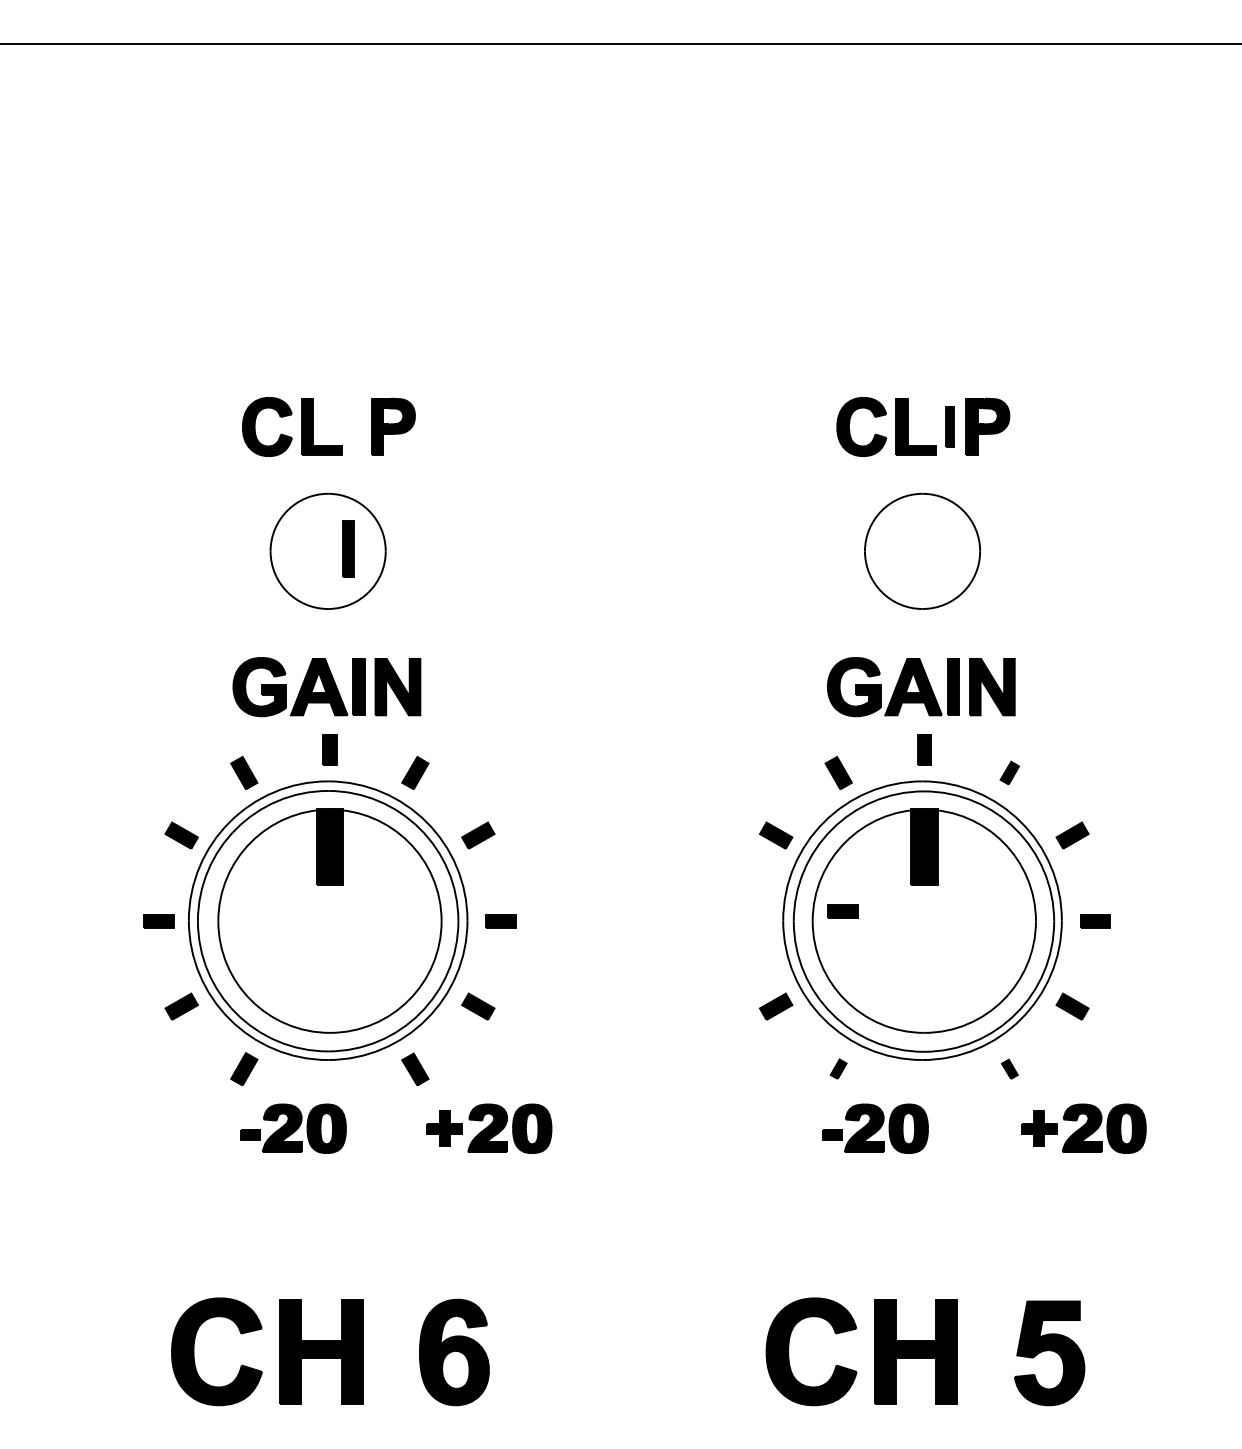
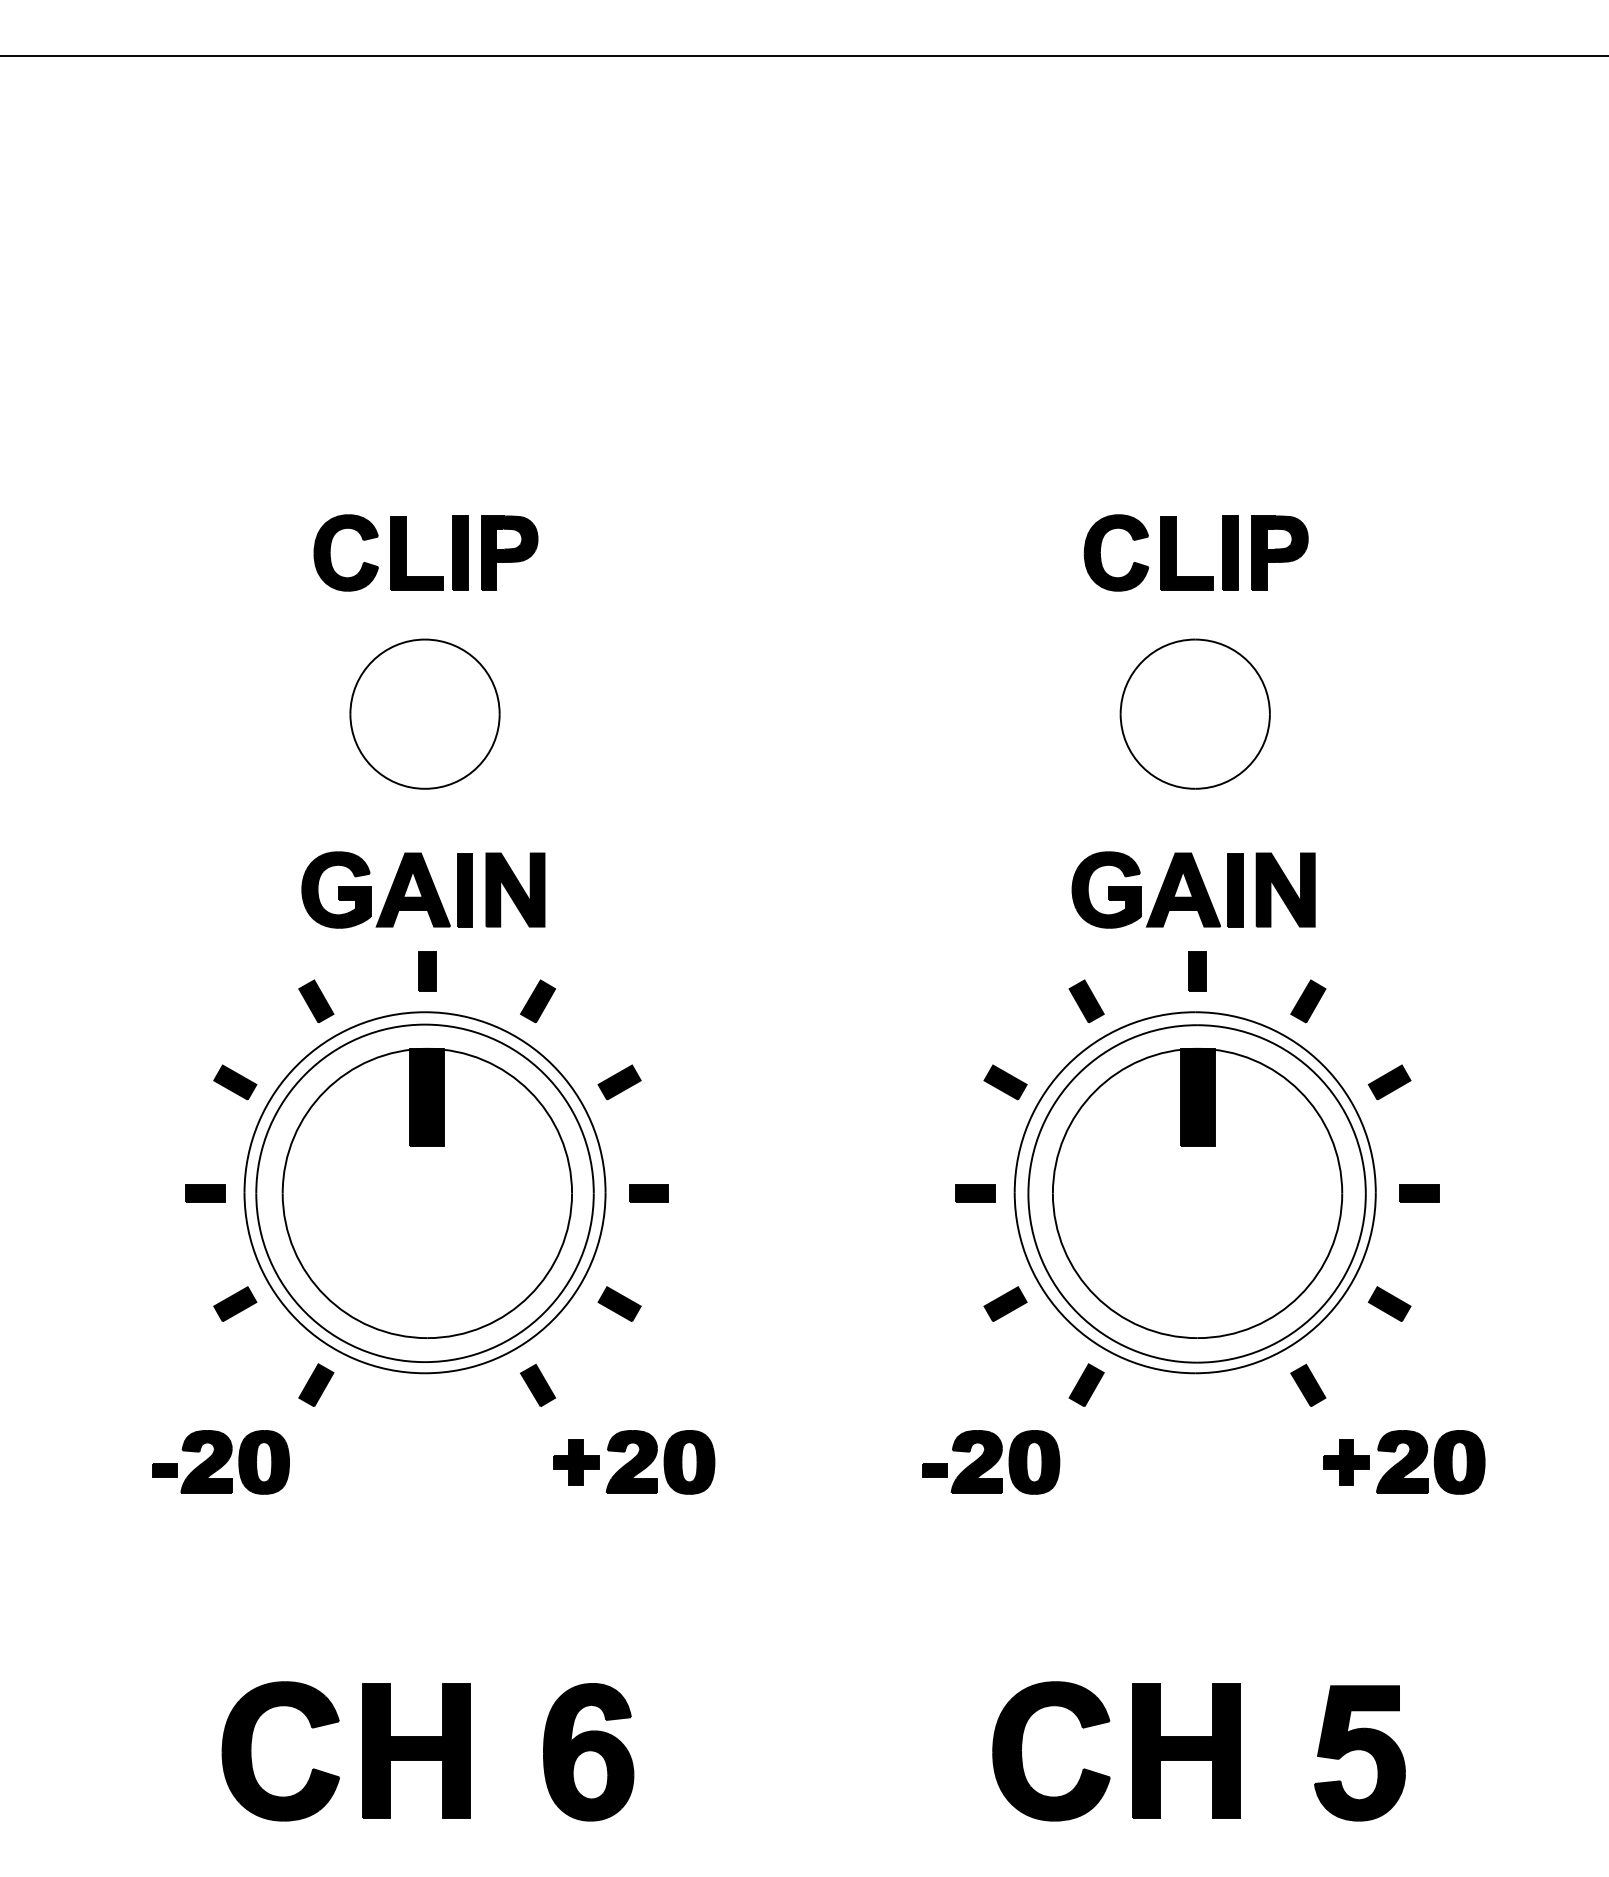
part: (949, 426) -> (1230, 552), size x1.43
part: (348, 548) -> (460, 552), moved
part: (1009, 773) -> (1308, 1001), size x1.43
part: (842, 911) -> (975, 1193), moved
part: (838, 1068) -> (1086, 1384), size x1.67
part: (1009, 1068) -> (1308, 1384), size x1.67
part: (293, 1128) -> (220, 1462), moved
part: (875, 1128) -> (991, 1462), moved

